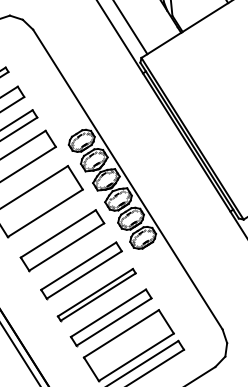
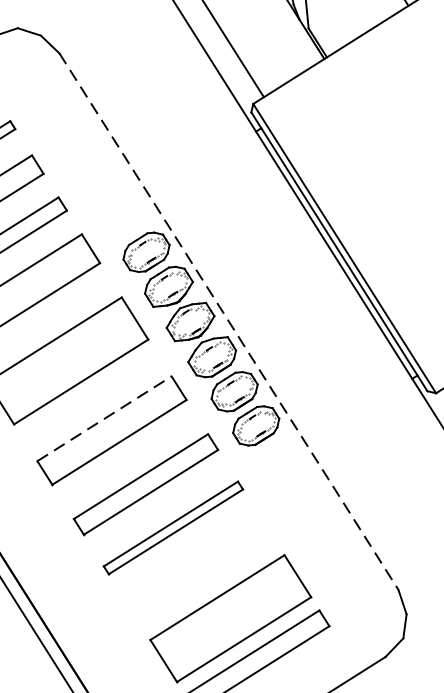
line: (128, 180) -> (230, 323), solid -> dashed
line: (58, 233) -> (104, 418), solid -> dashed
part: (110, 317) -> (197, 568), removed

